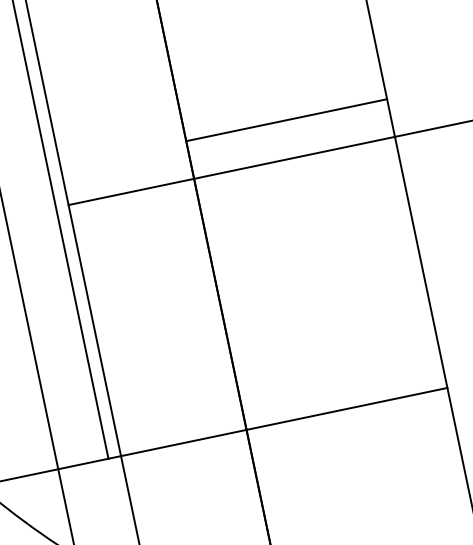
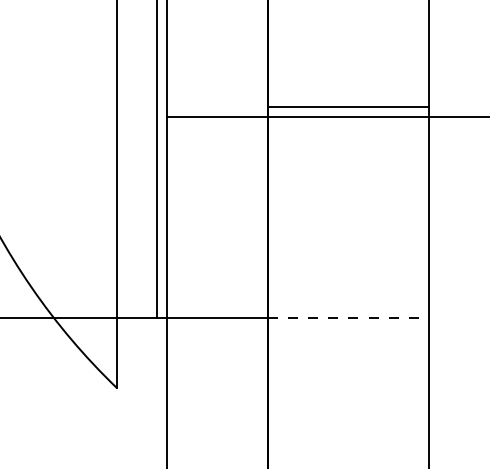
line: (285, 120) -> (347, 107), moved
line: (347, 408) -> (348, 317), solid -> dashed

